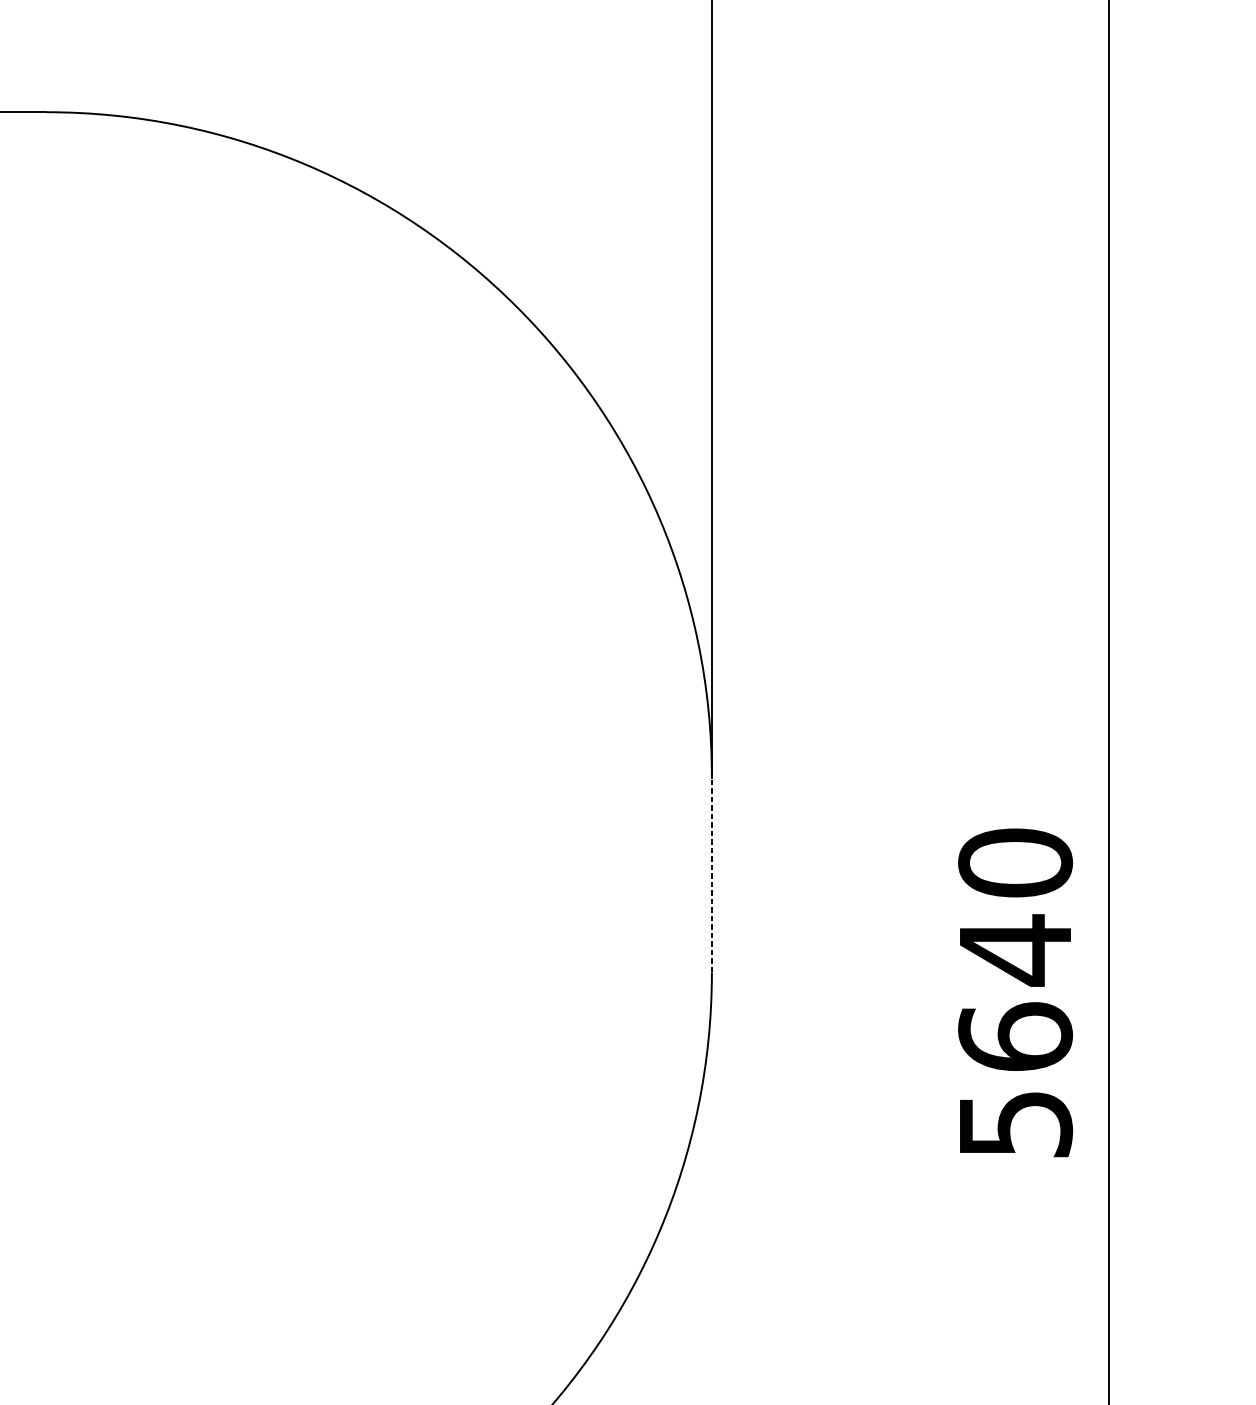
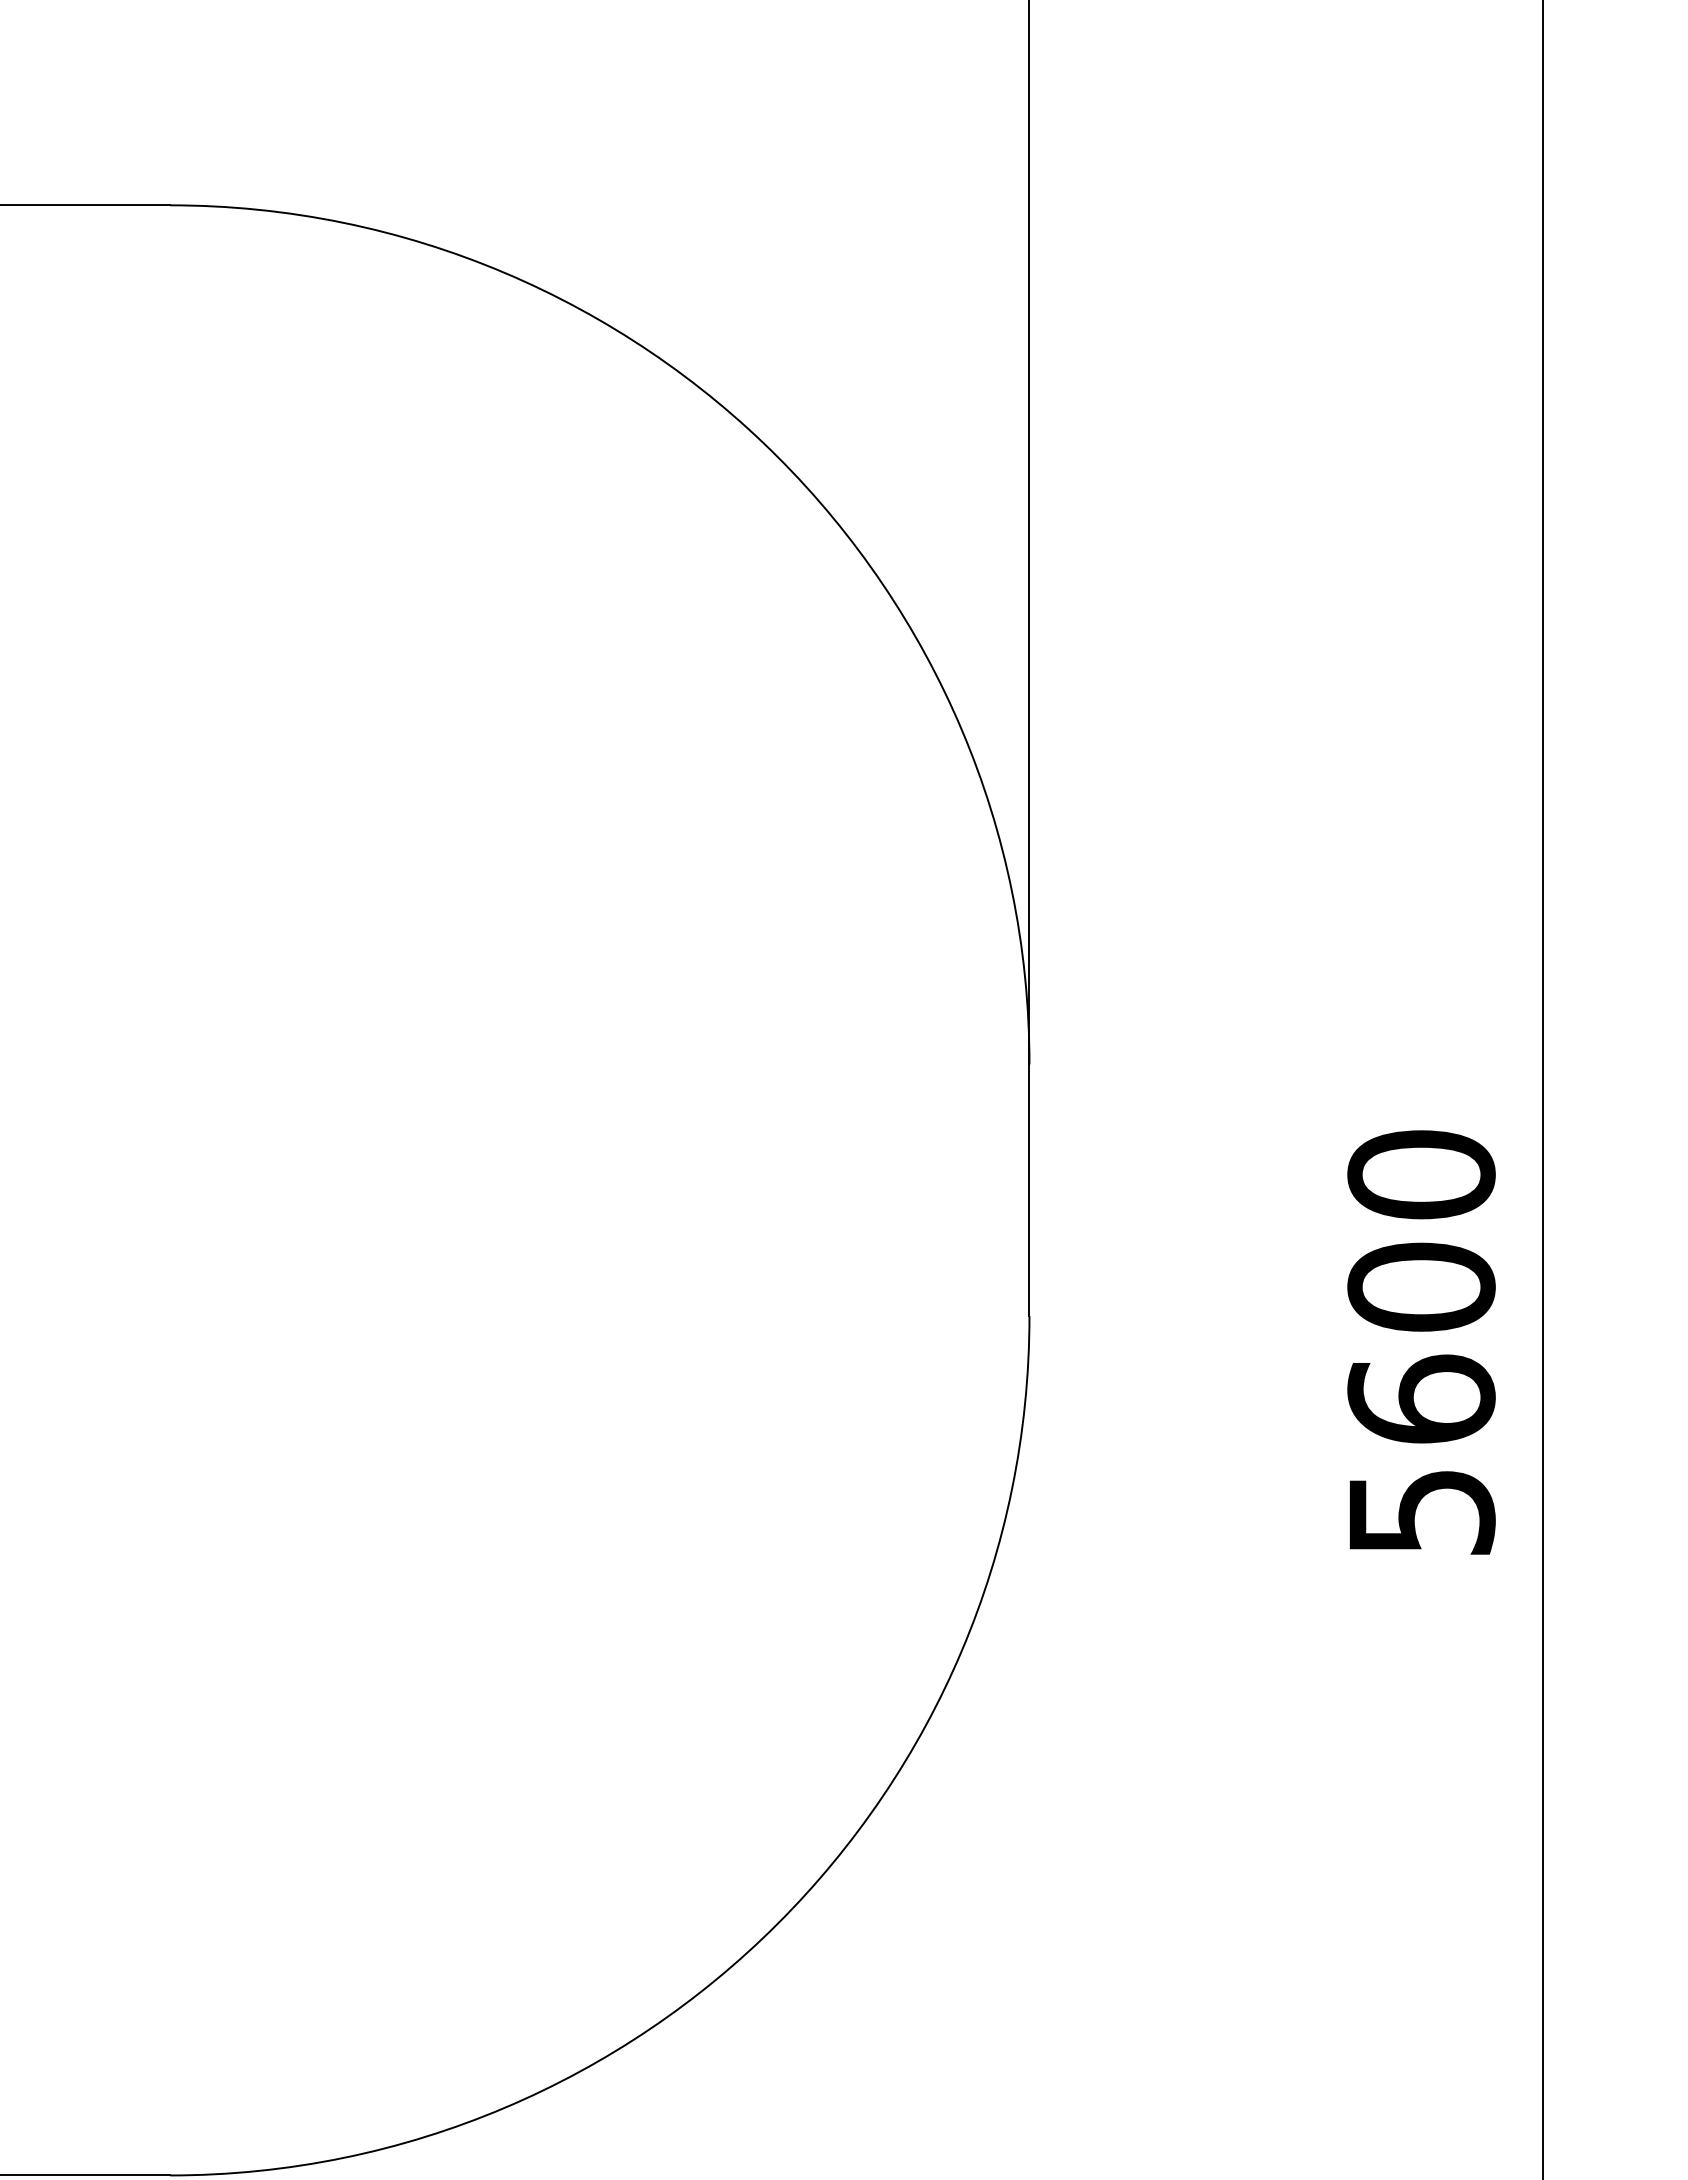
line: (711, 875) -> (1029, 1190), dashed -> solid
text: (1015, 950) -> (1421, 1287), 5640 -> 5600

